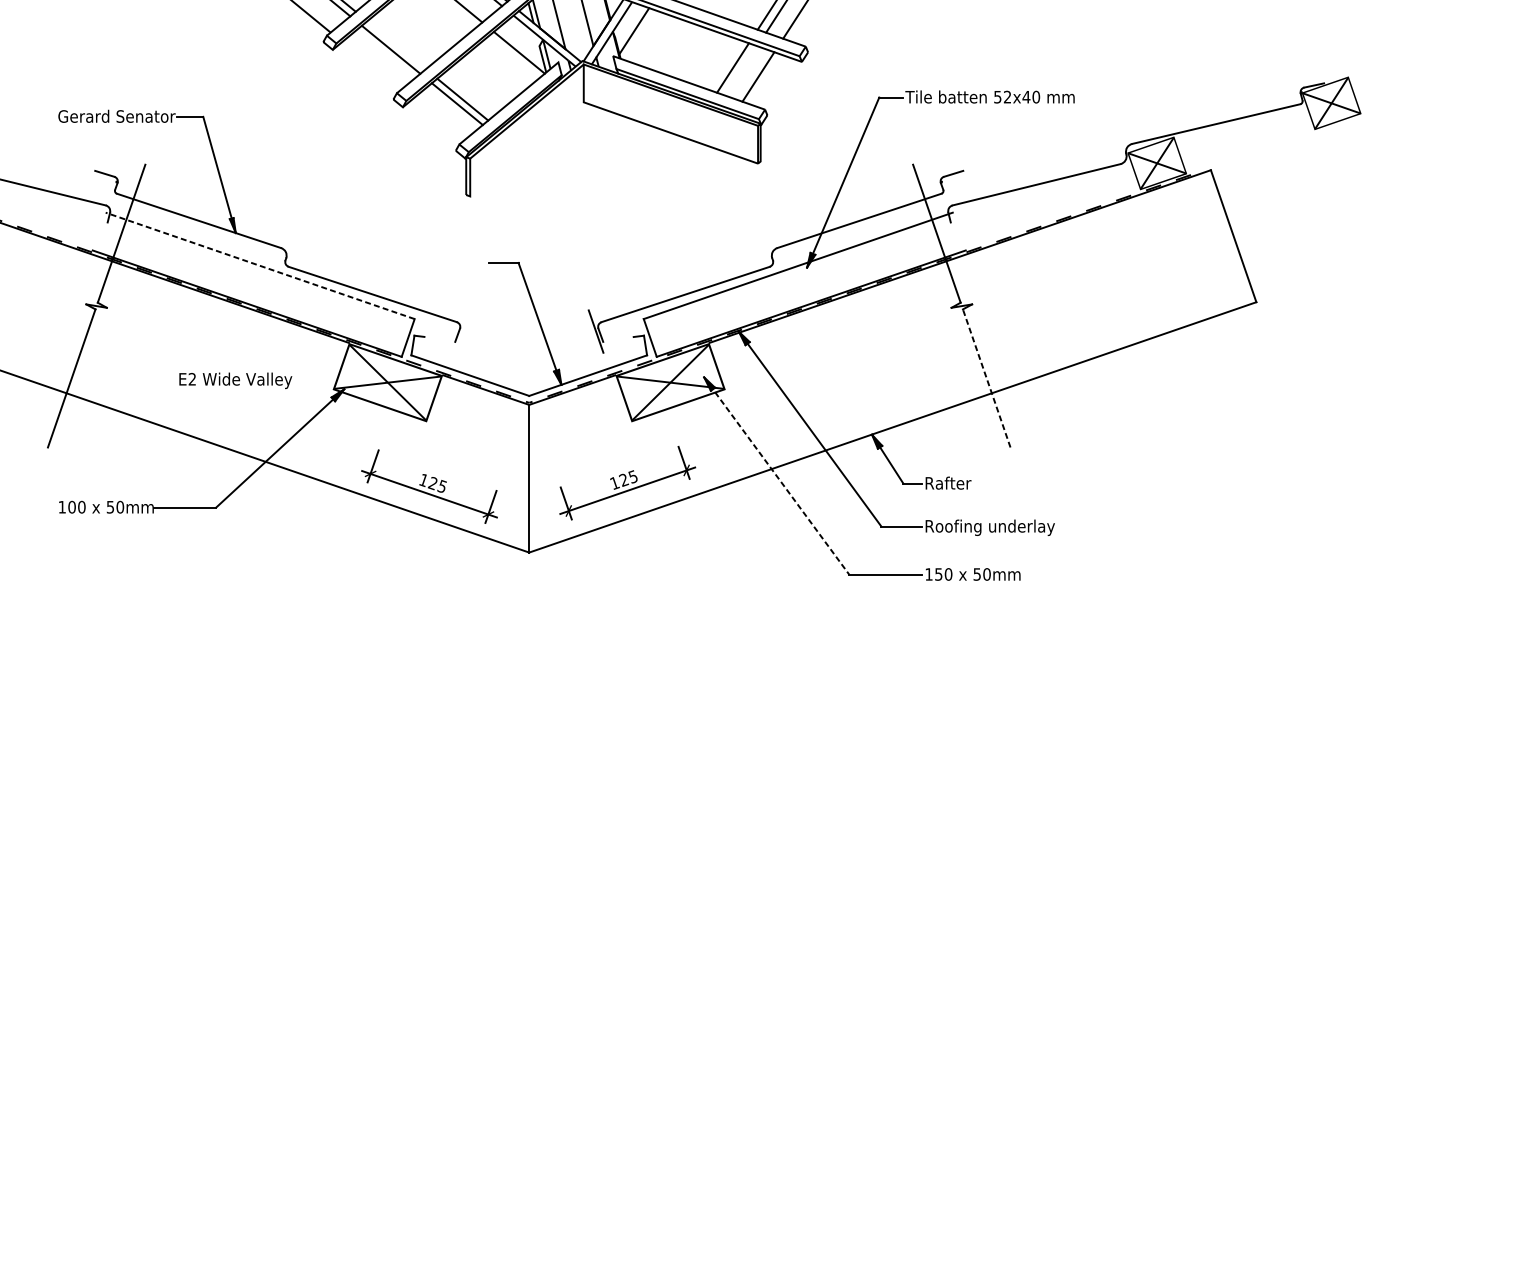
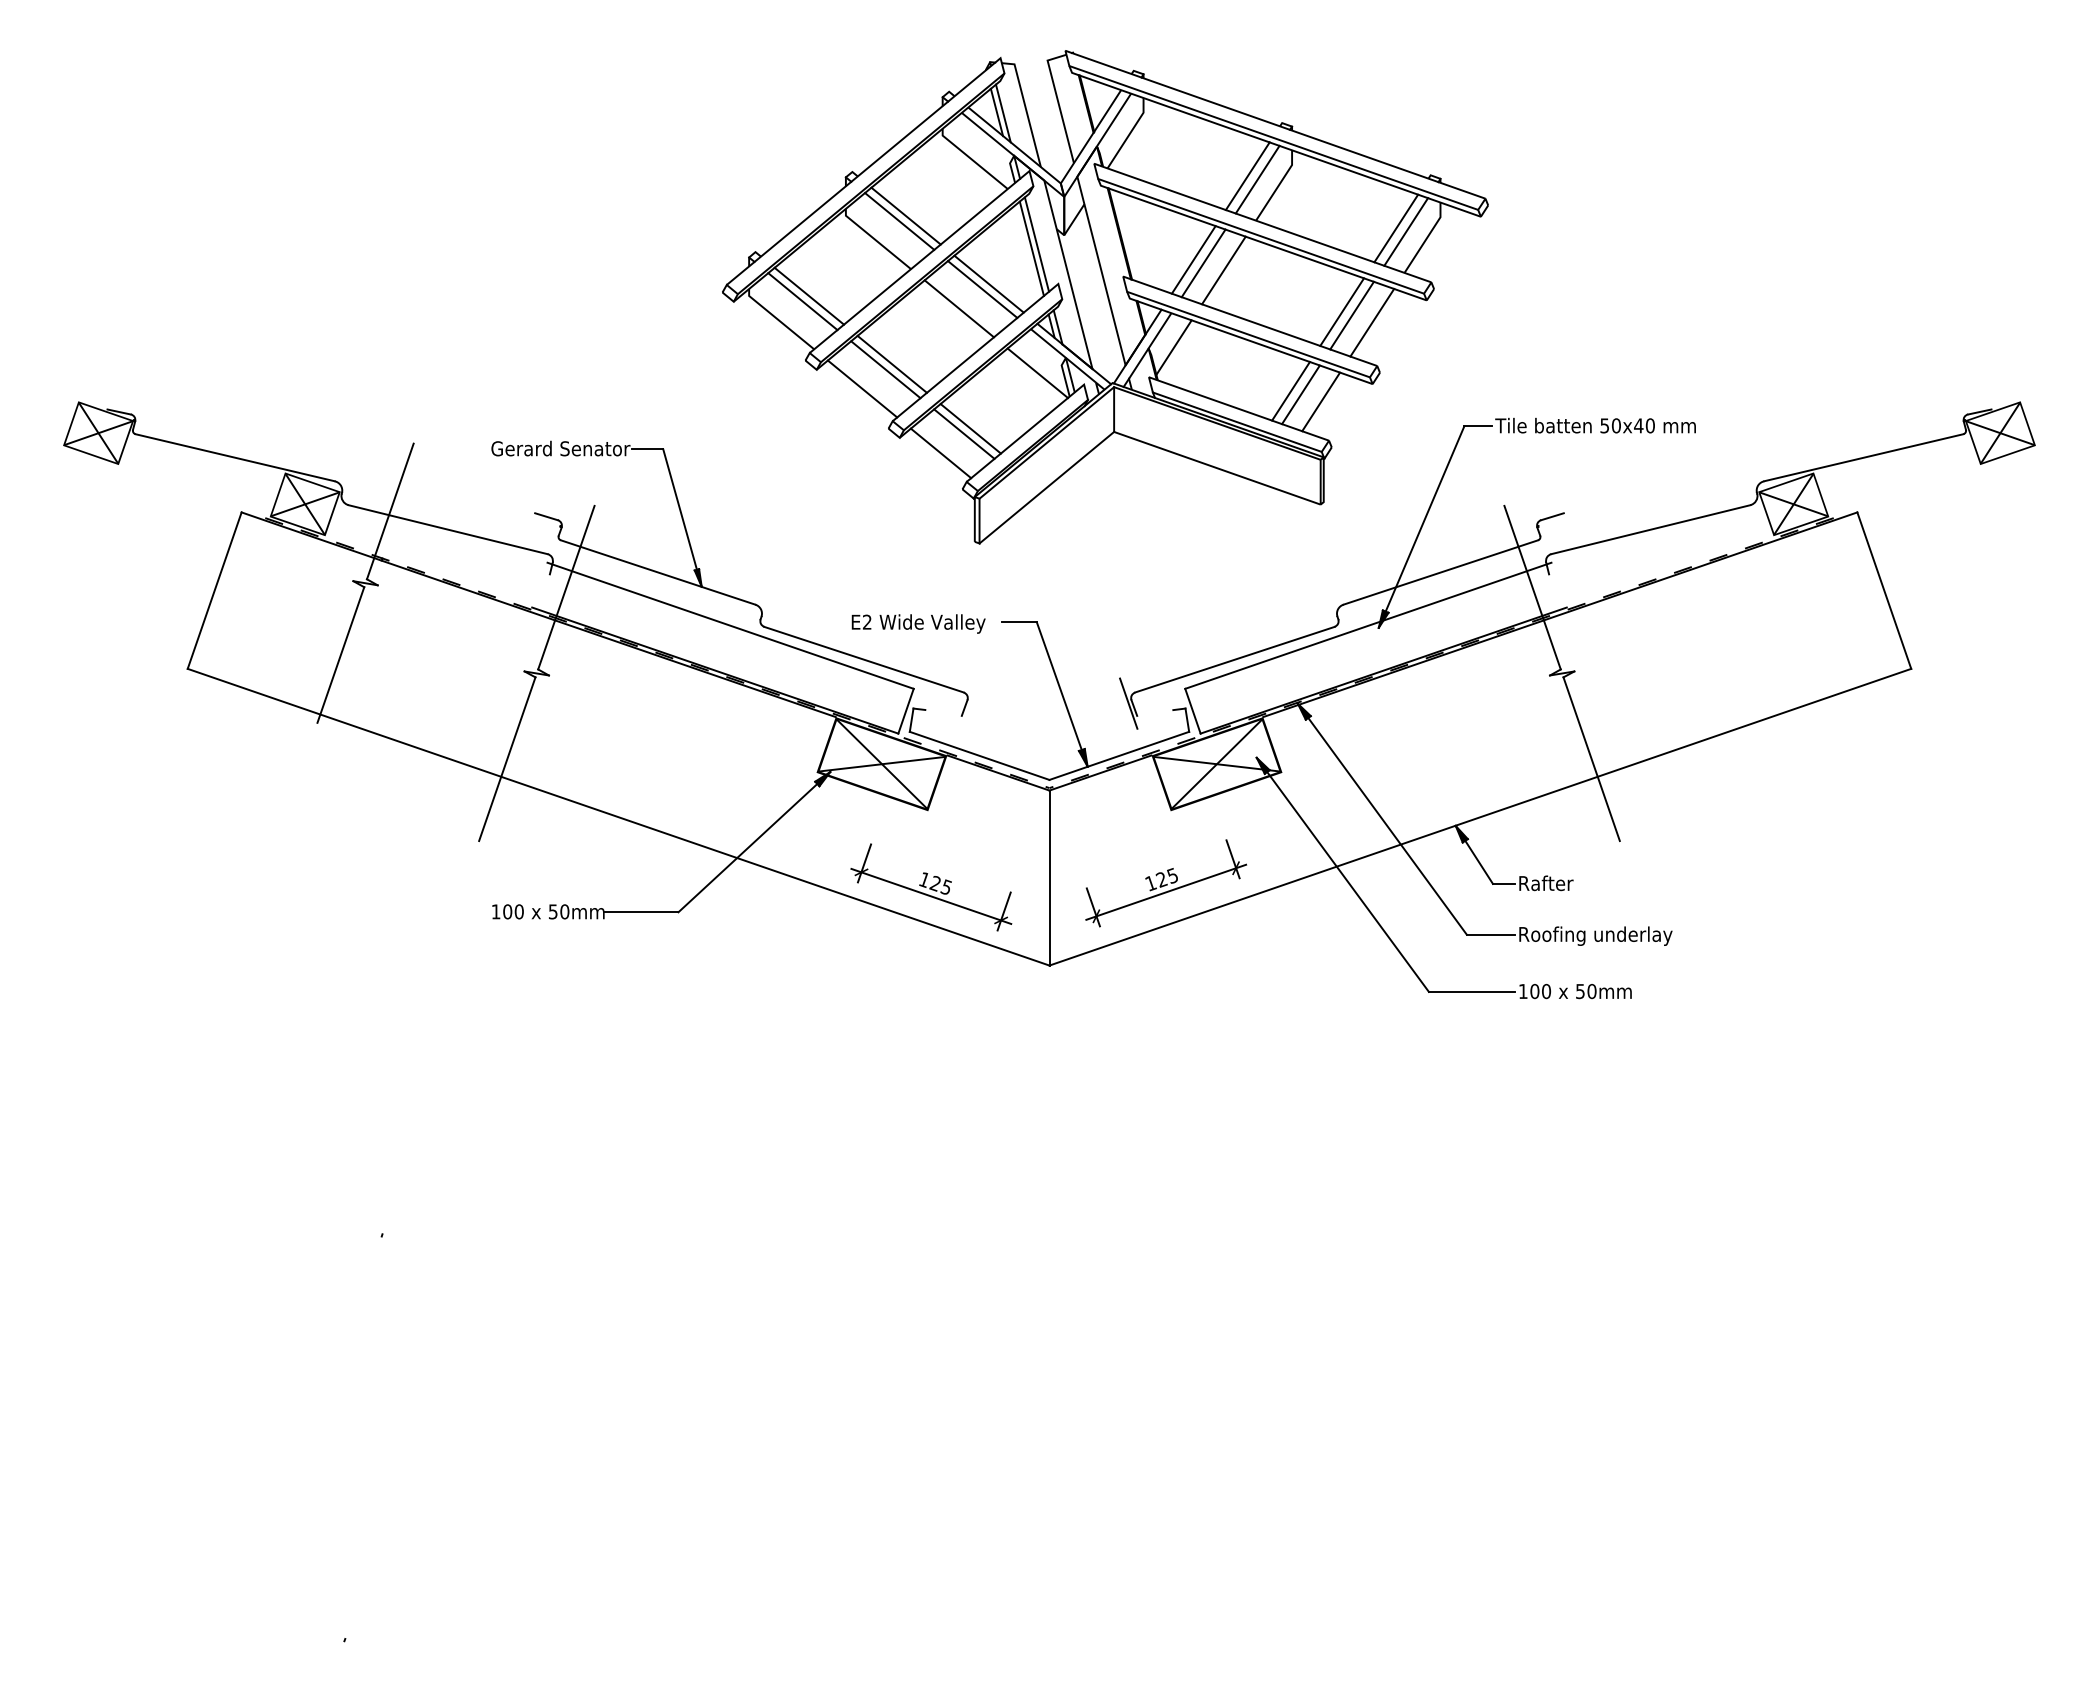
line: (395, 44) -> (891, 363), added
line: (371, 65) -> (862, 388), added
line: (741, 70) -> (1300, 394), added
text: (1006, 96) -> (1615, 425), 52x40 -> 50x40
line: (437, 120) -> (940, 453), added
line: (526, 149) -> (1046, 487), added
line: (260, 265) -> (730, 625), dashed -> solid
line: (986, 378) -> (1591, 759), dashed -> solid
text: (235, 380) -> (918, 623), moved
line: (777, 476) -> (1343, 875), dashed -> solid
text: (938, 574) -> (1534, 991), 150 -> 100

